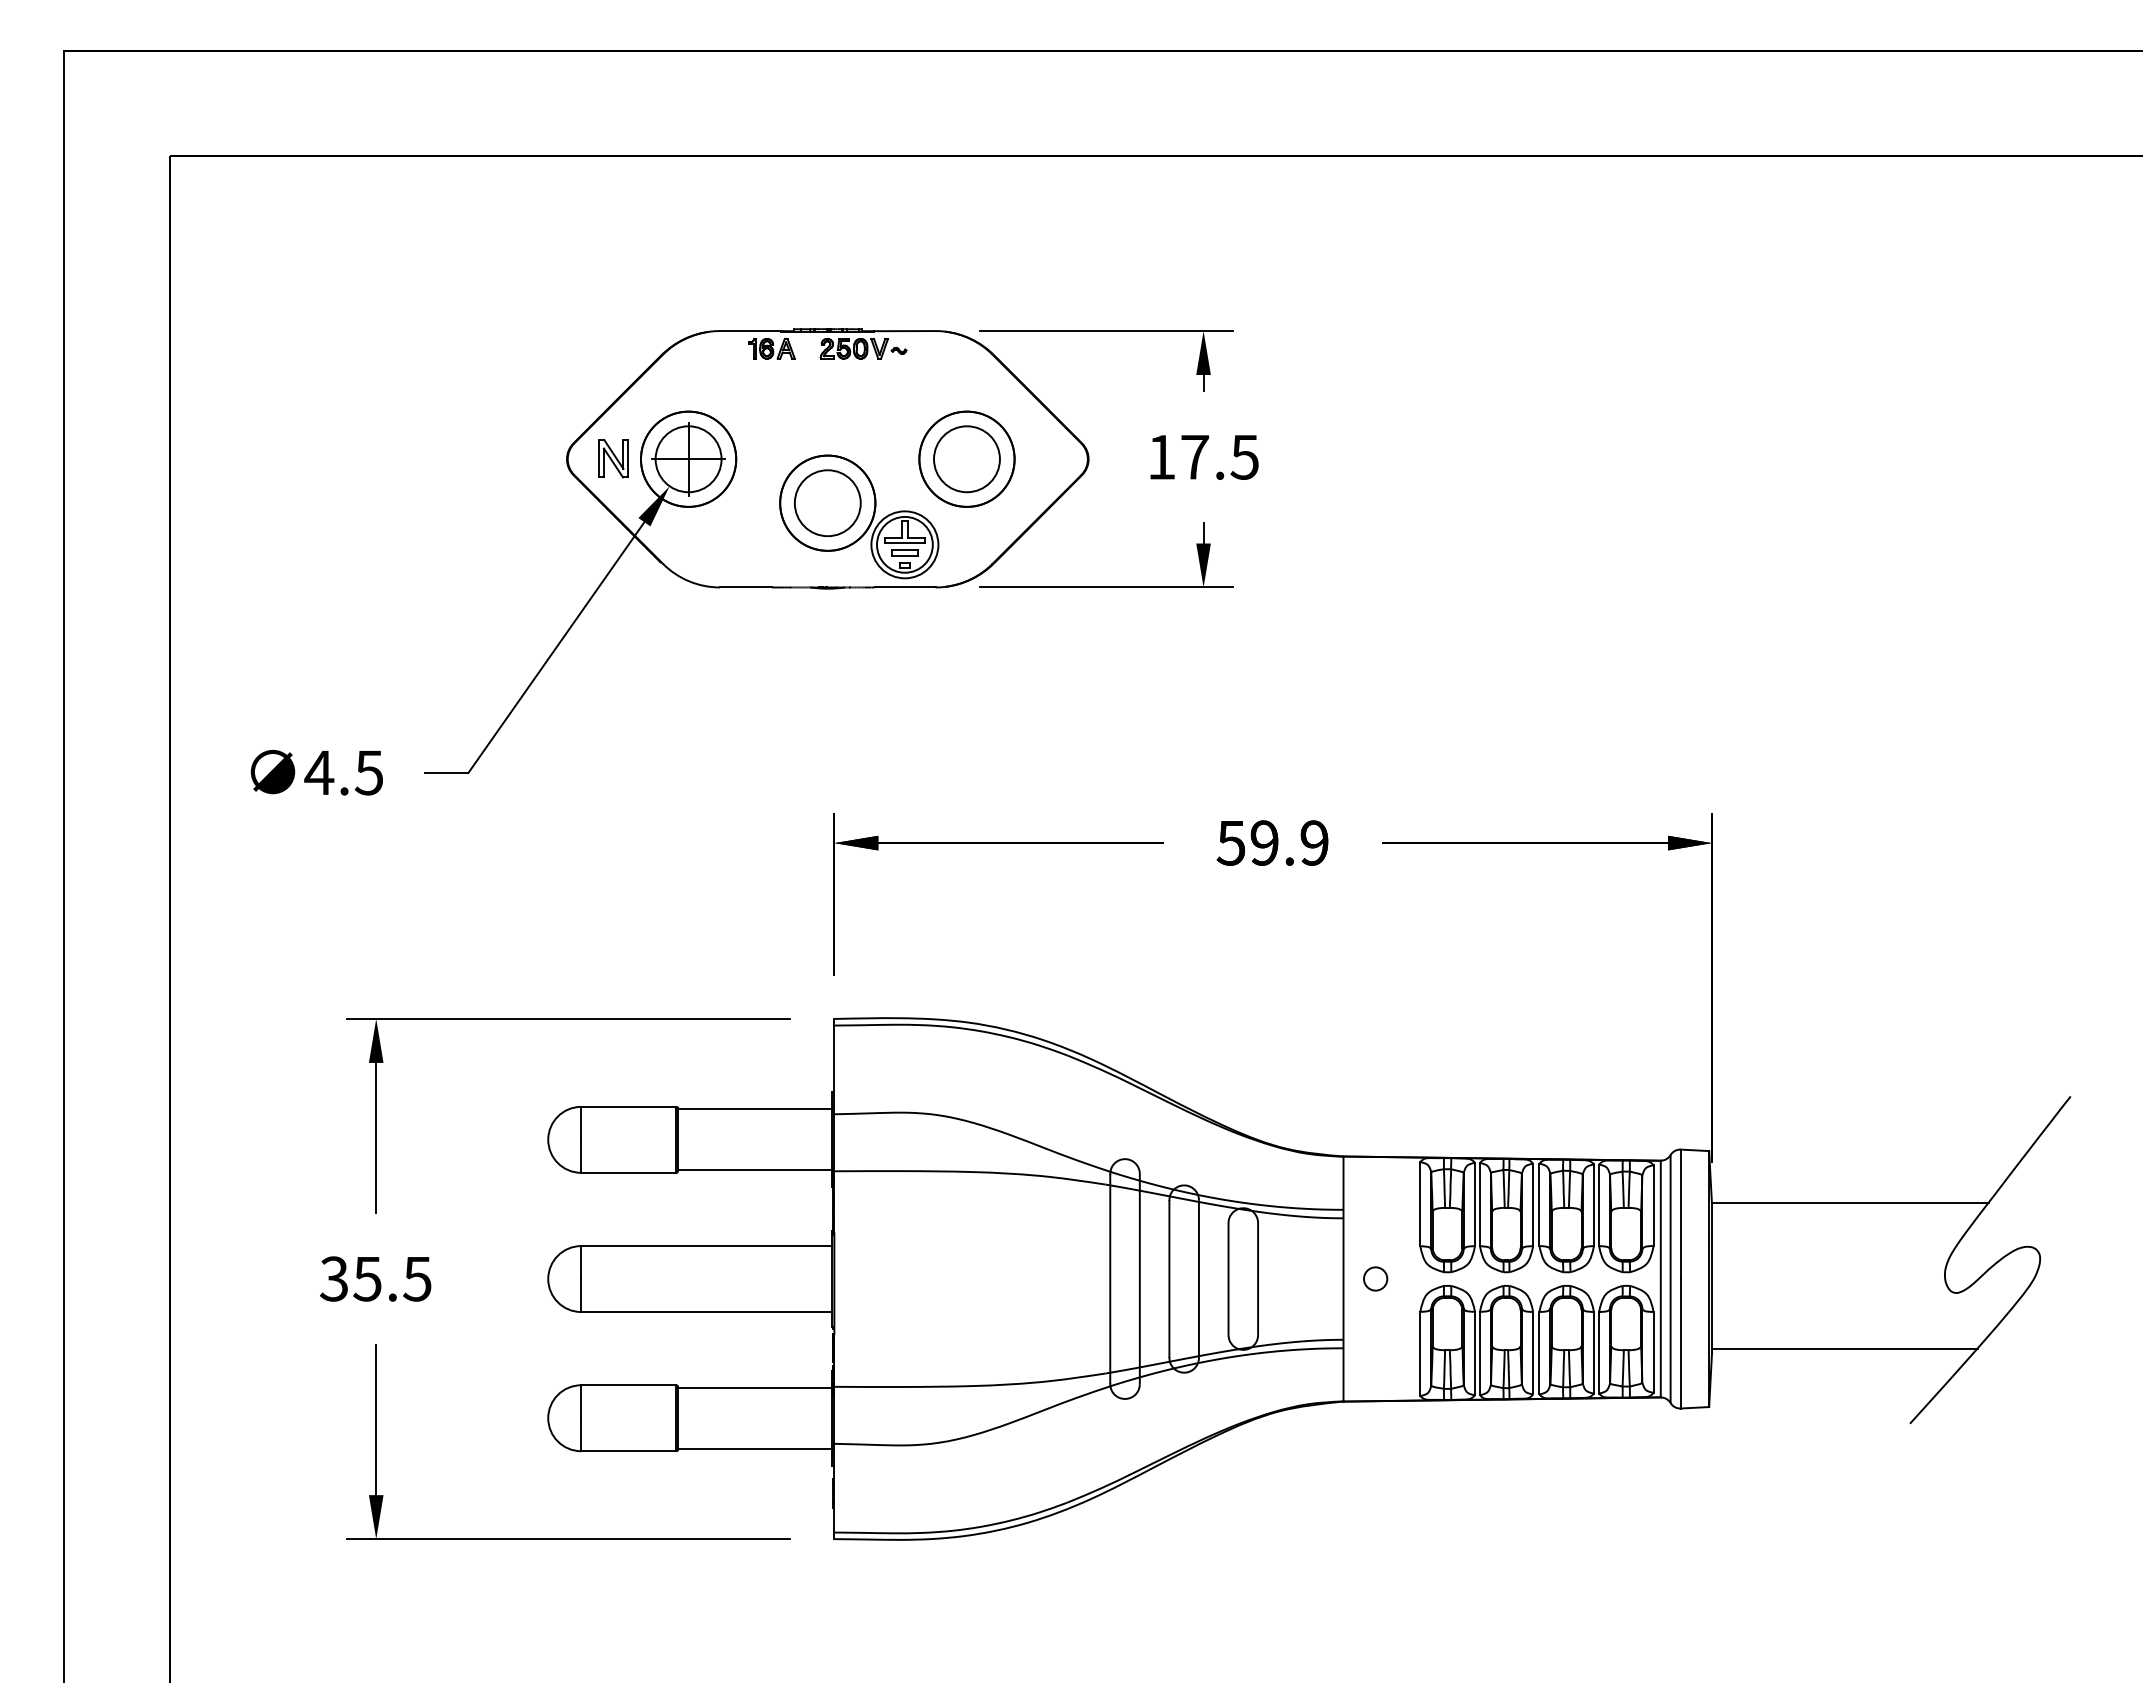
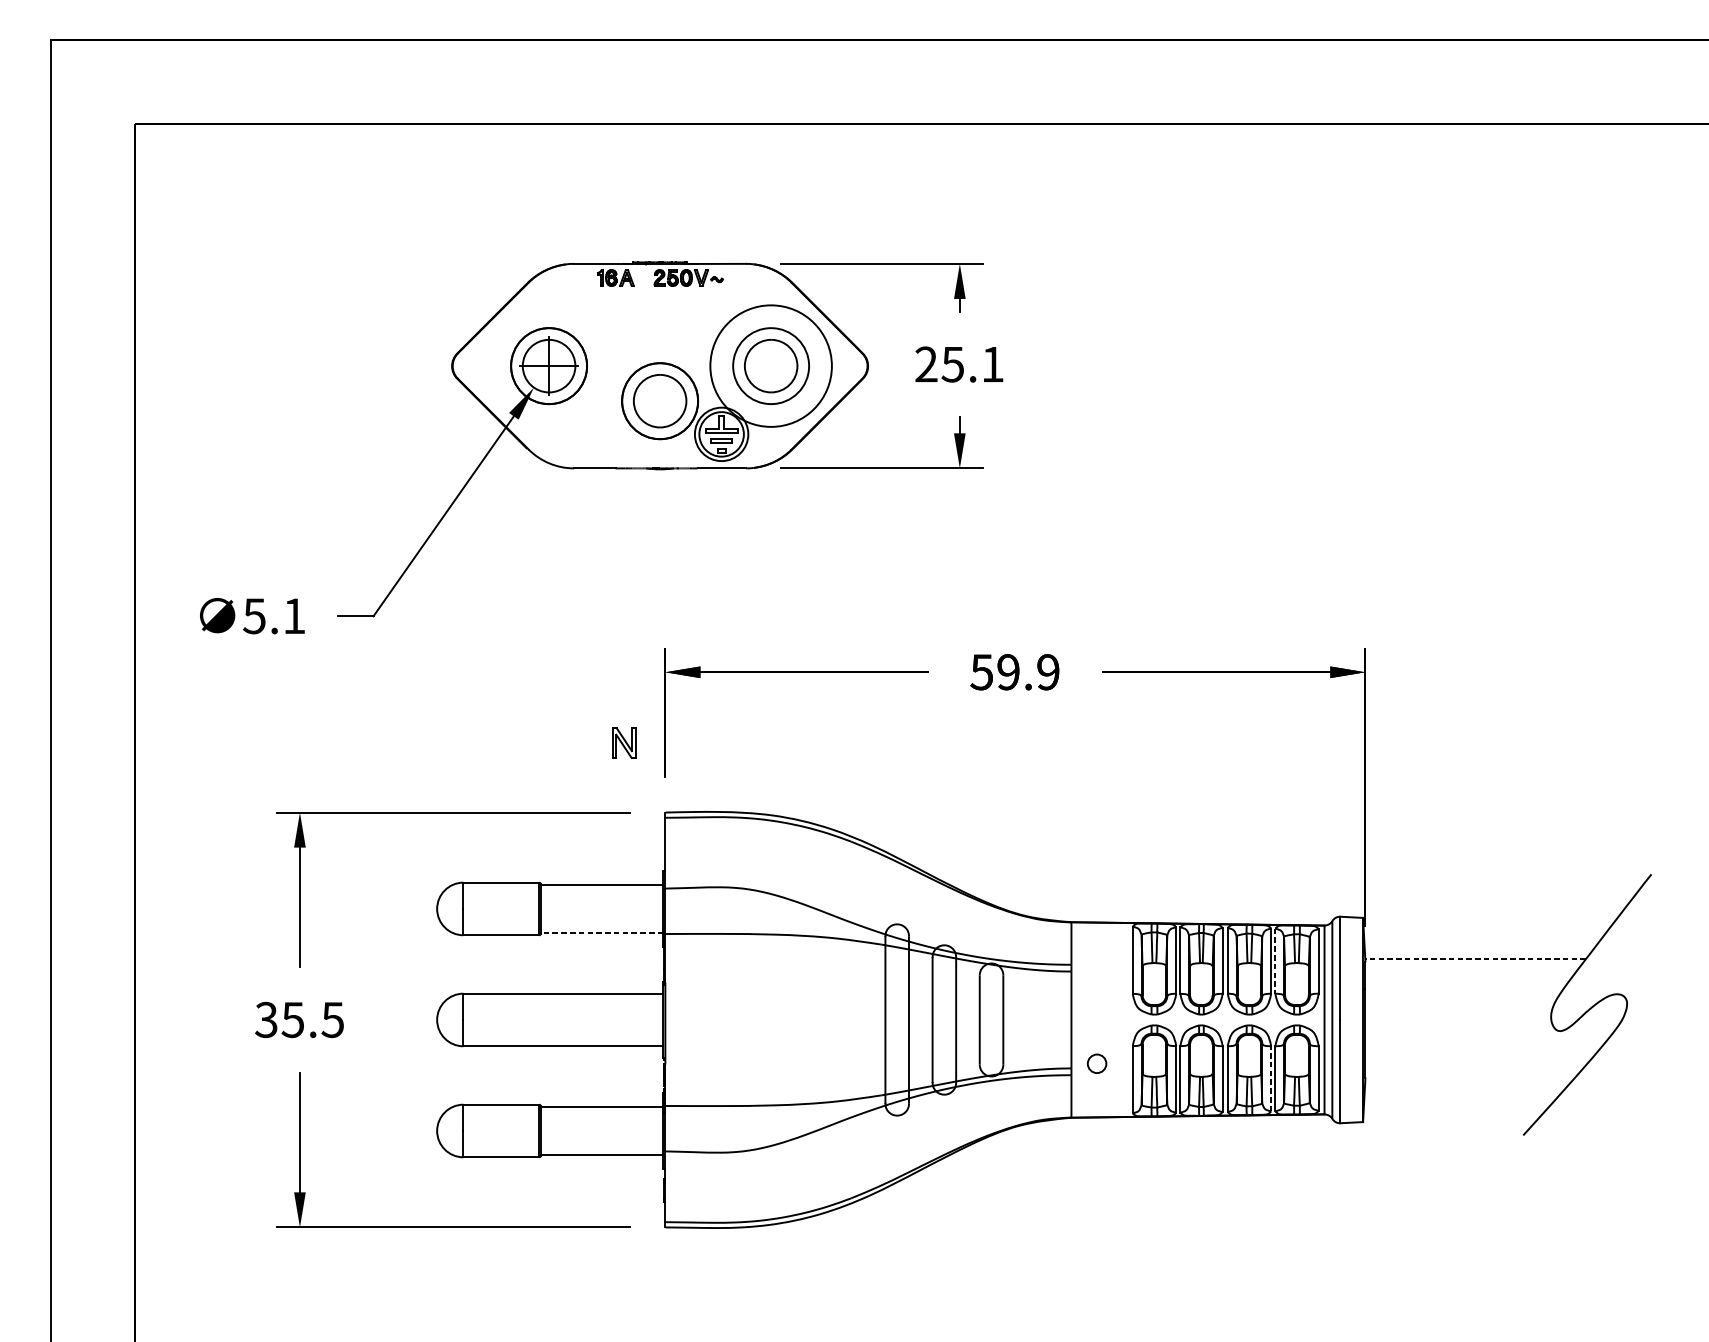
text: (1203, 456) -> (959, 363), 17.5 -> 25.1
part: (613, 458) -> (623, 742), moved
circle: (966, 458) -> (770, 365), size x1.6
text: (343, 772) -> (273, 615), 4.5 -> 5.1
line: (754, 1170) -> (601, 933), solid -> dashed
line: (1849, 1202) -> (1475, 958), solid -> dashed
line: (1599, 1205) -> (1275, 961), solid -> dashed
circle: (1375, 1278) -> (1096, 1063), moved
line: (1844, 1348) -> (1471, 1075), removed
line: (1593, 1352) -> (1270, 1078), solid -> dashed

